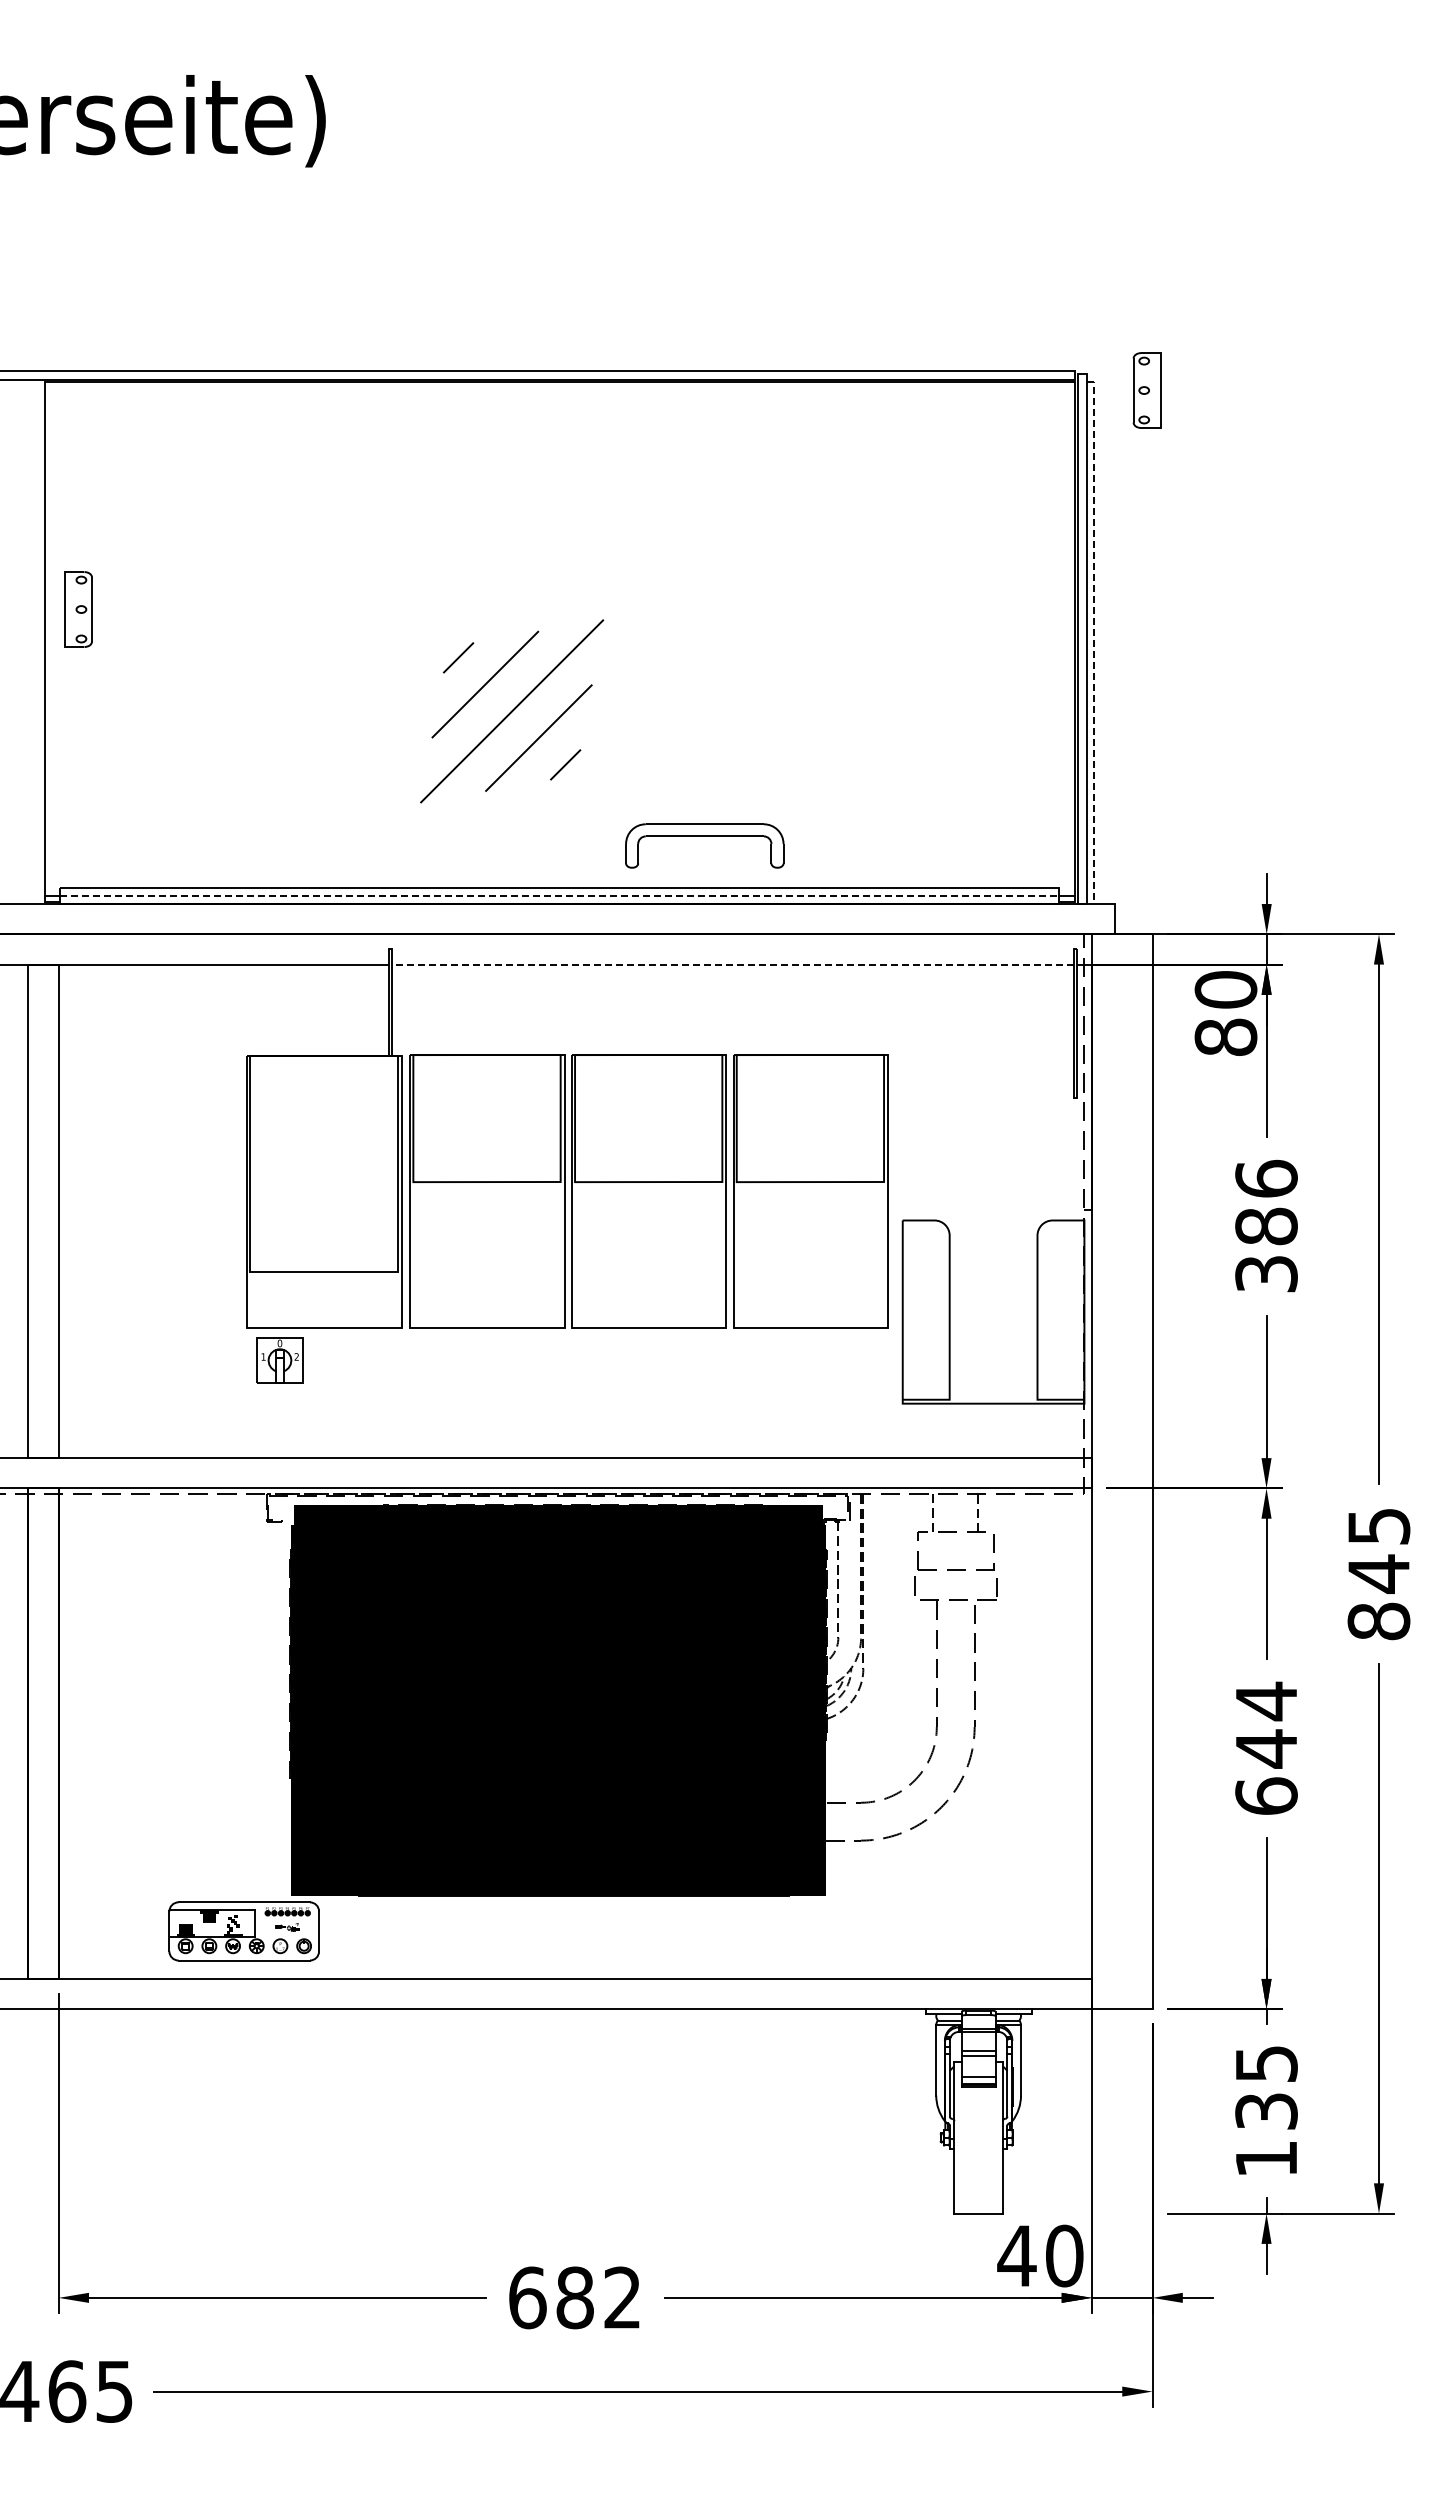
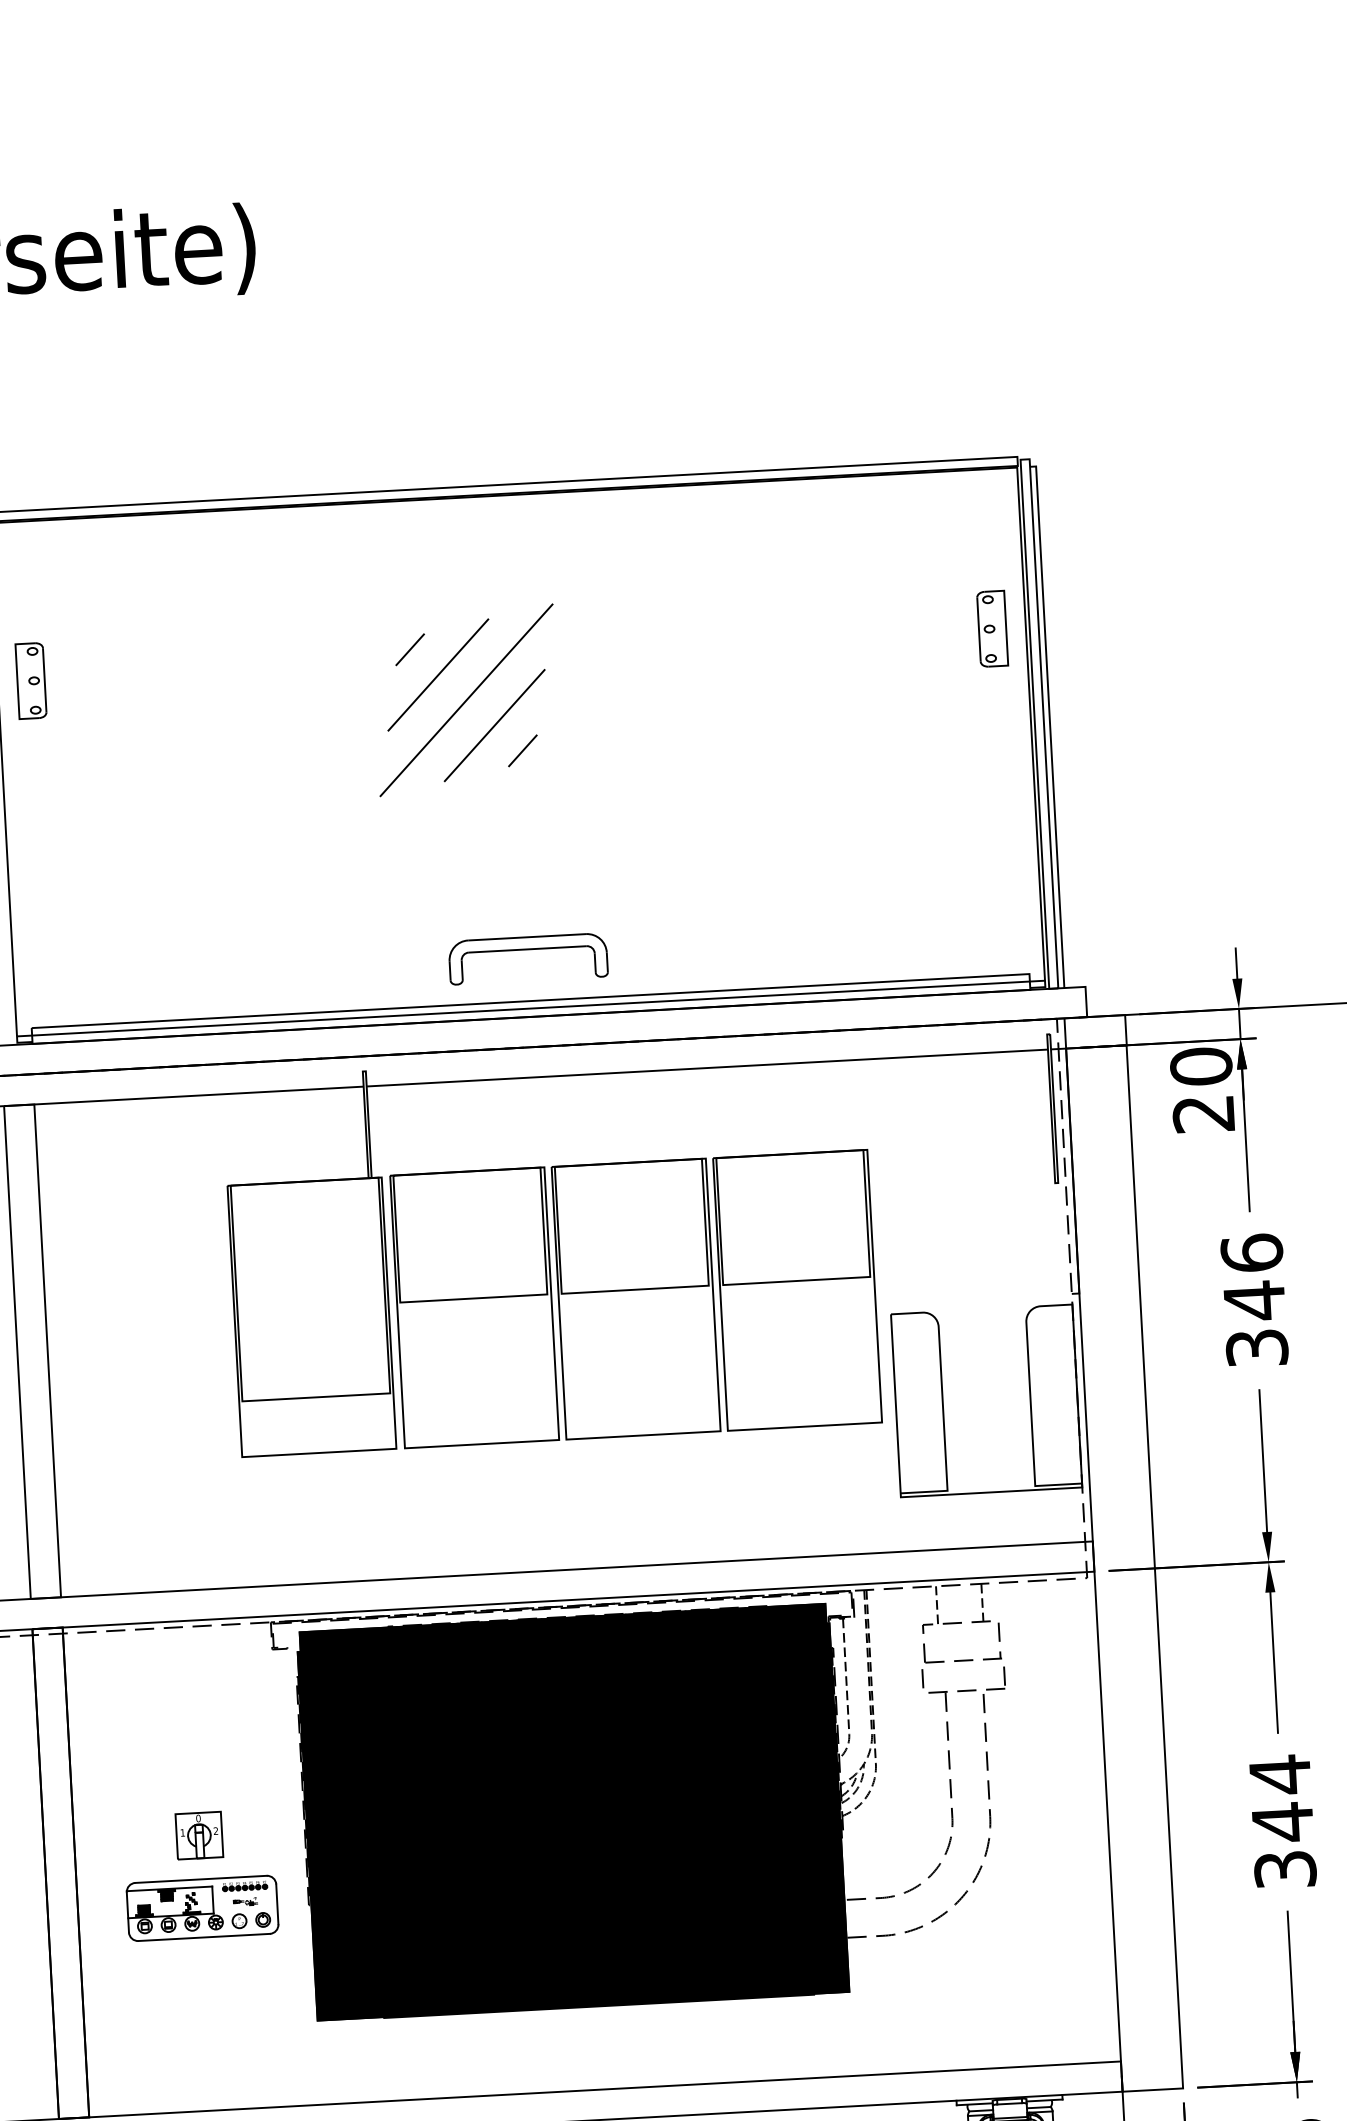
part: (1146, 390) -> (991, 628), moved
part: (78, 609) -> (31, 680), moved
line: (1093, 639) -> (1050, 723), dashed -> solid
part: (512, 711) -> (466, 700), moved
part: (704, 836) -> (527, 949), moved
line: (559, 895) -> (530, 1008), dashed -> solid
line: (732, 964) -> (707, 1067), dashed -> solid
text: (1225, 1036) -> (1203, 1113), 80 -> 20
text: (1266, 1226) -> (1254, 1300), 386 -> 346
part: (279, 1360) -> (198, 1835), moved
text: (1266, 1795) -> (1285, 1868), 644 -> 344
part: (243, 1931) -> (201, 1908), moved

